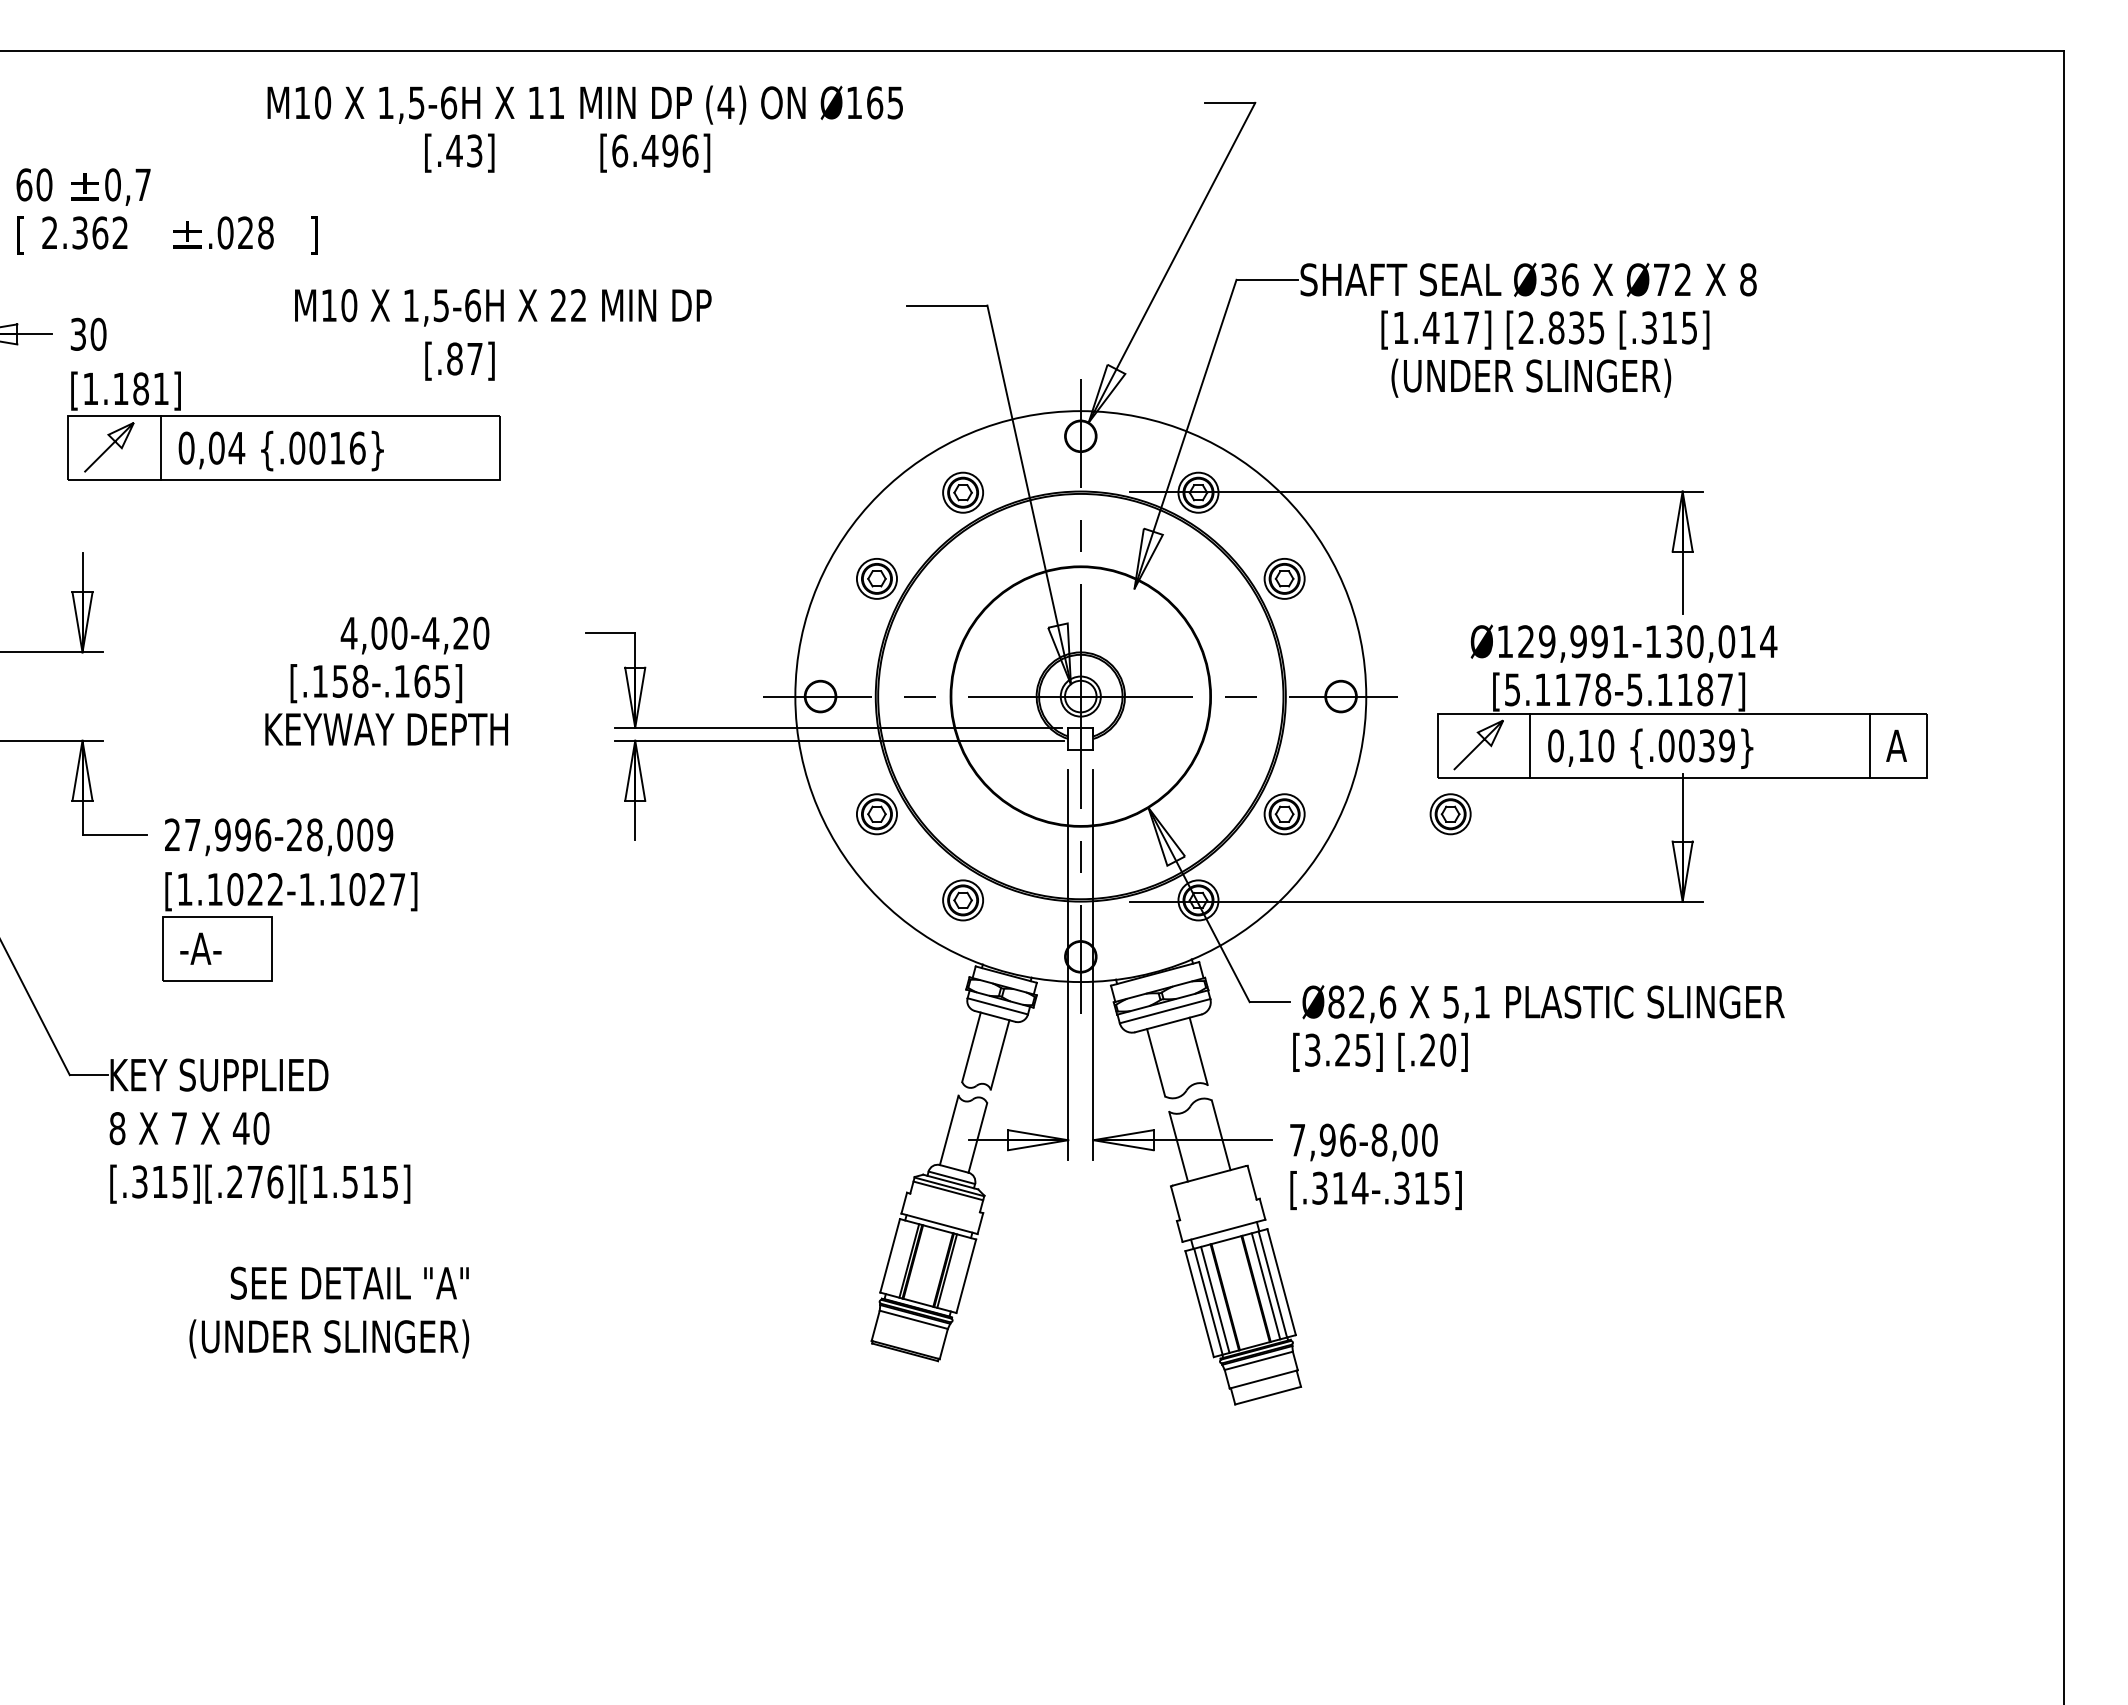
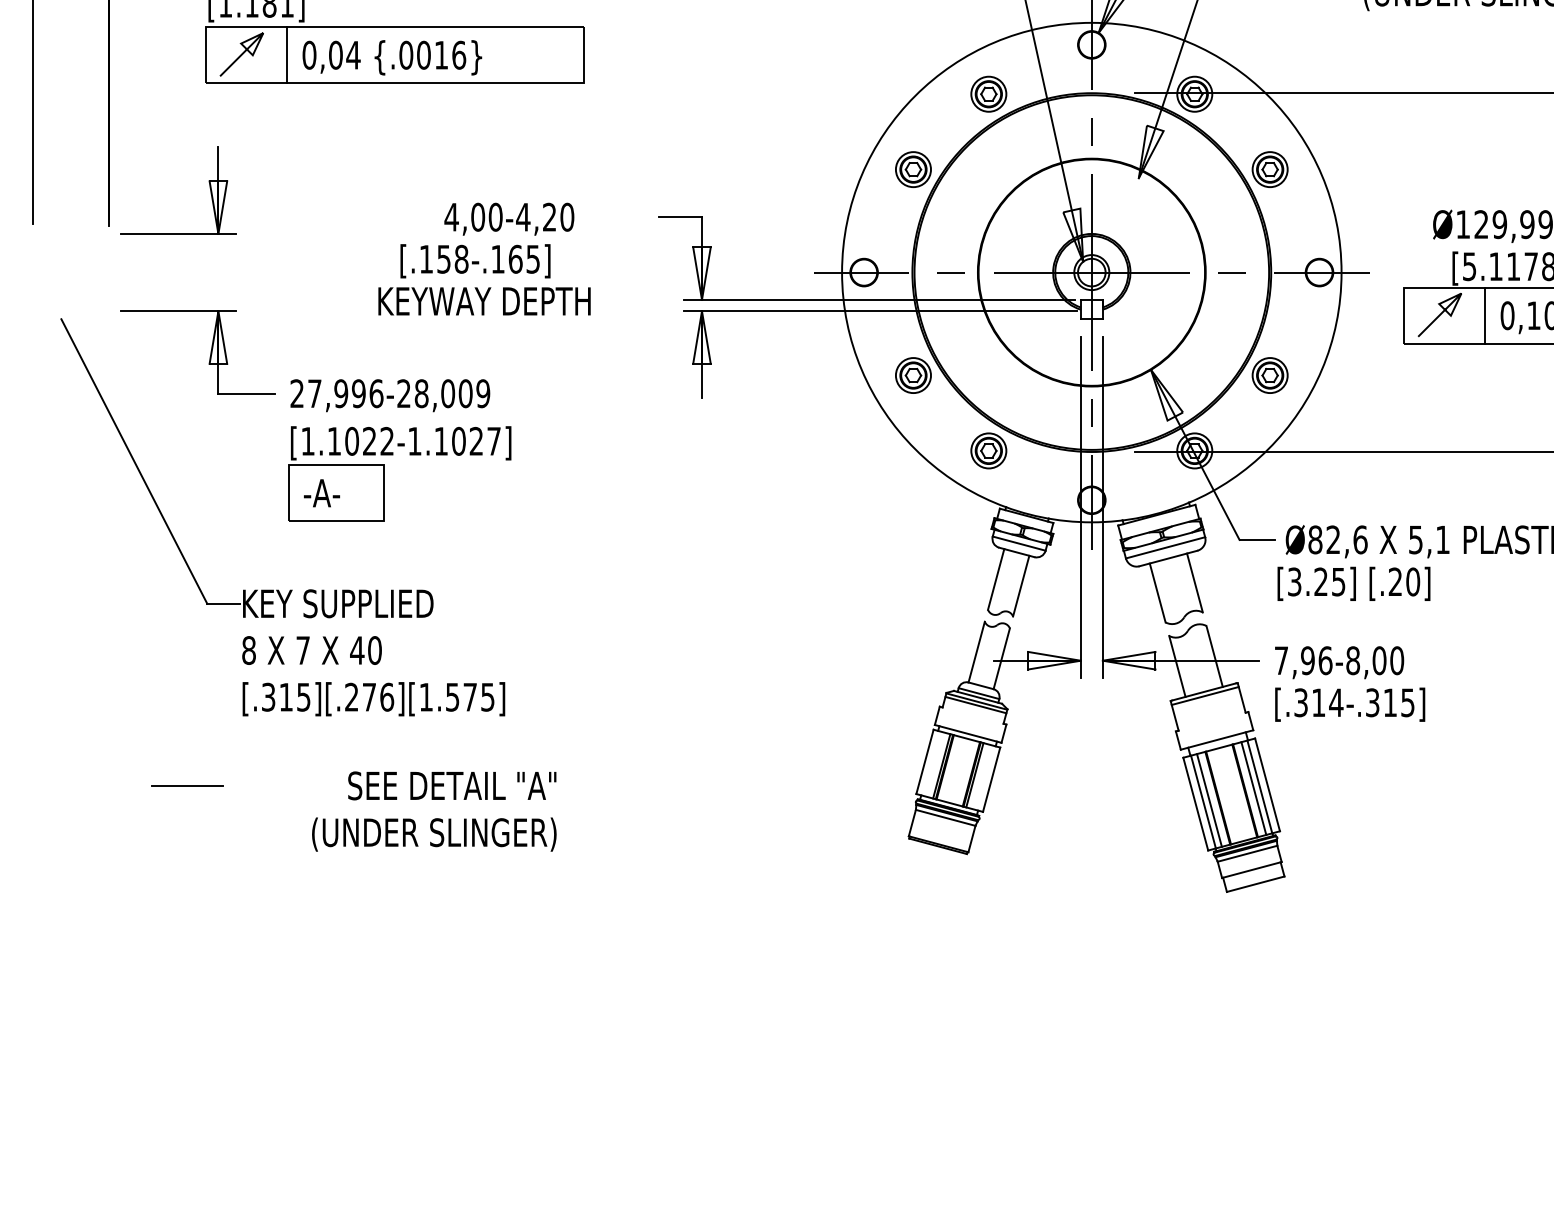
part: (1450, 814) -> (1415, 375), removed
line: (1210, 1180) -> (1205, 695), added
text: (370, 1181) -> (470, 696), [.315][.276][1.515] -> [.315][.276][1.575]
line: (47, 1283) -> (187, 786), added

